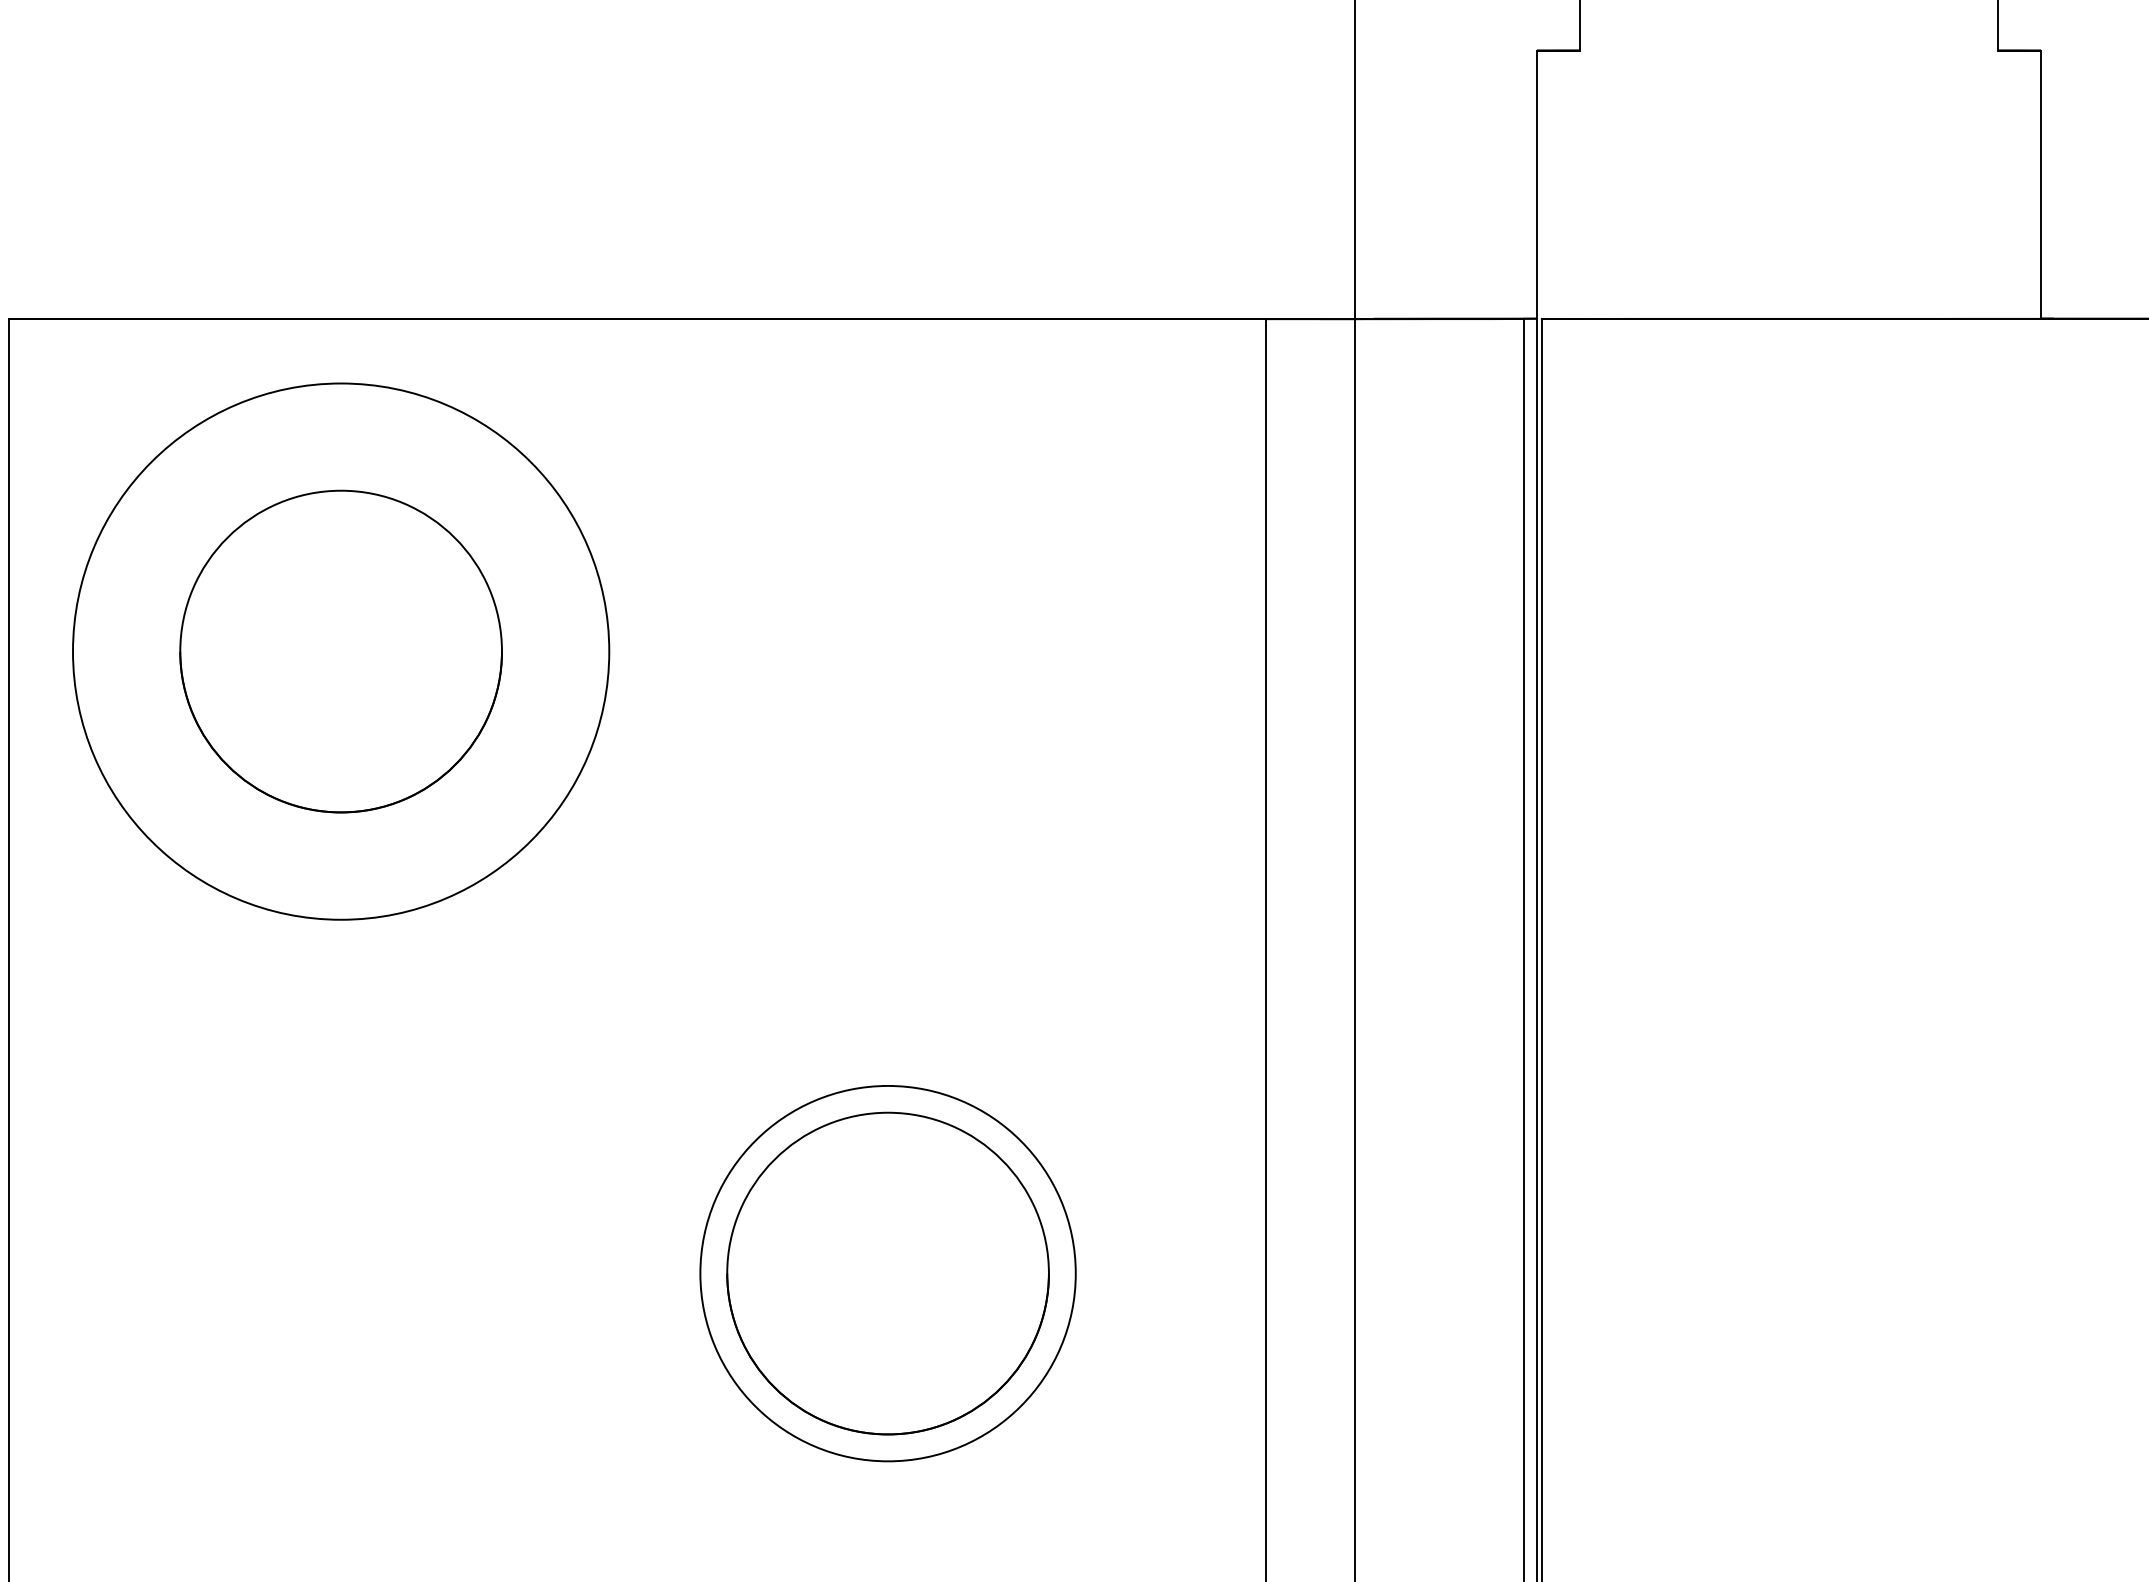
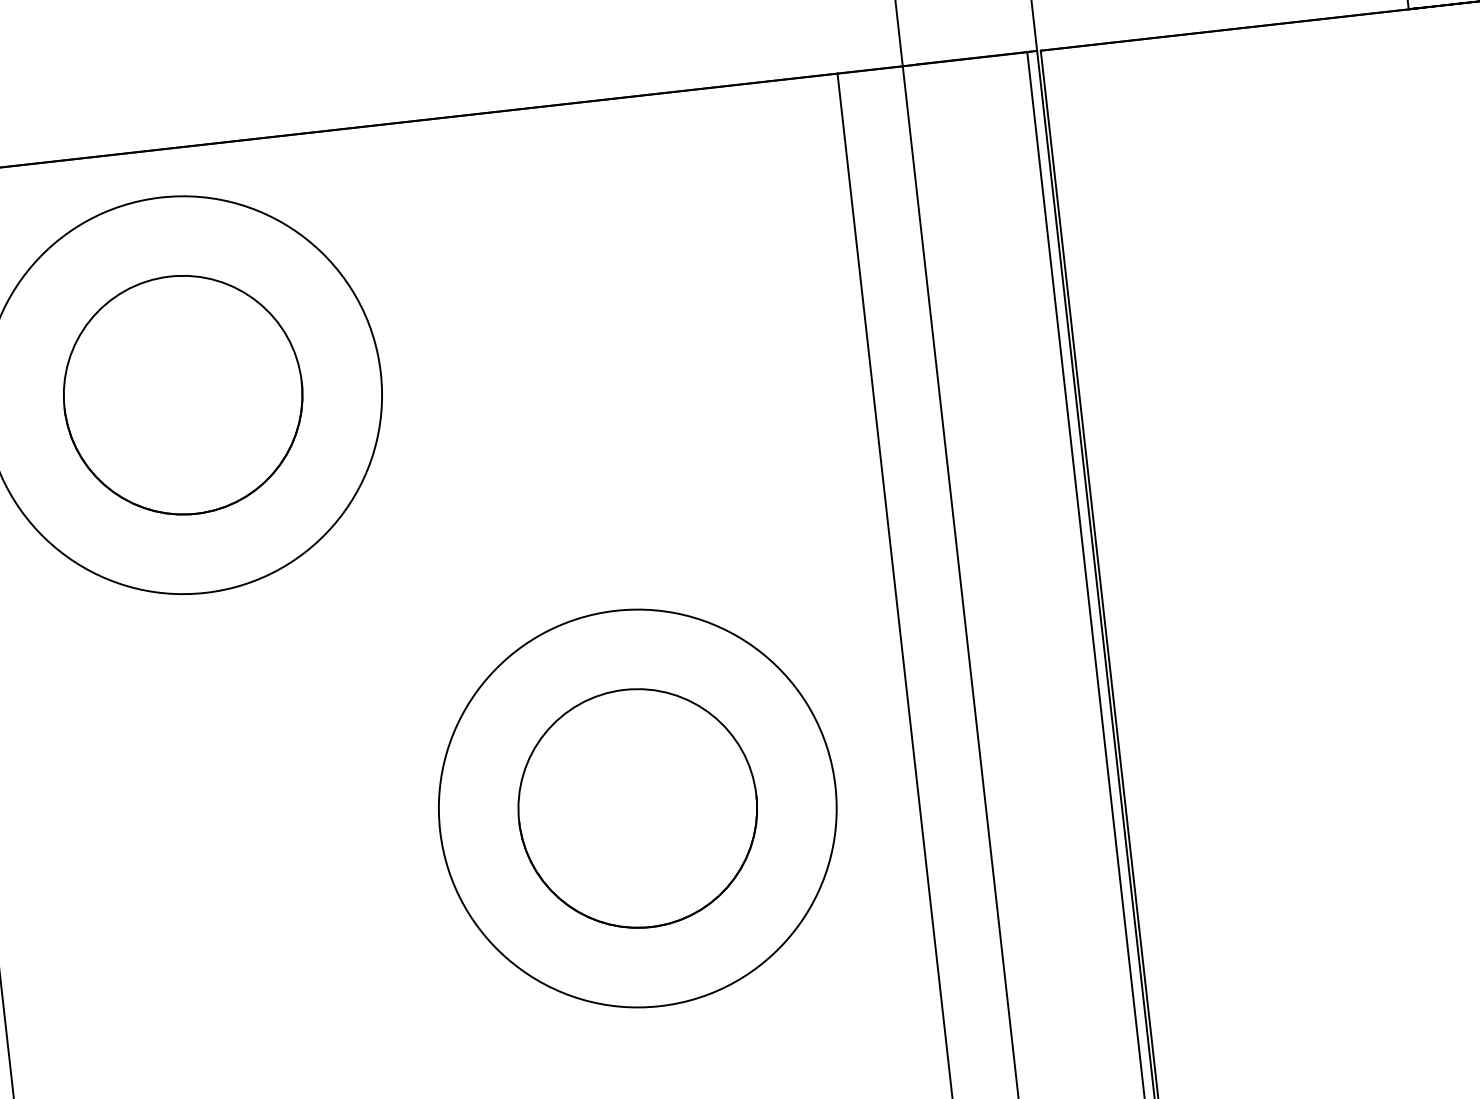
circle: (887, 1273) -> (637, 808), size x1.43

